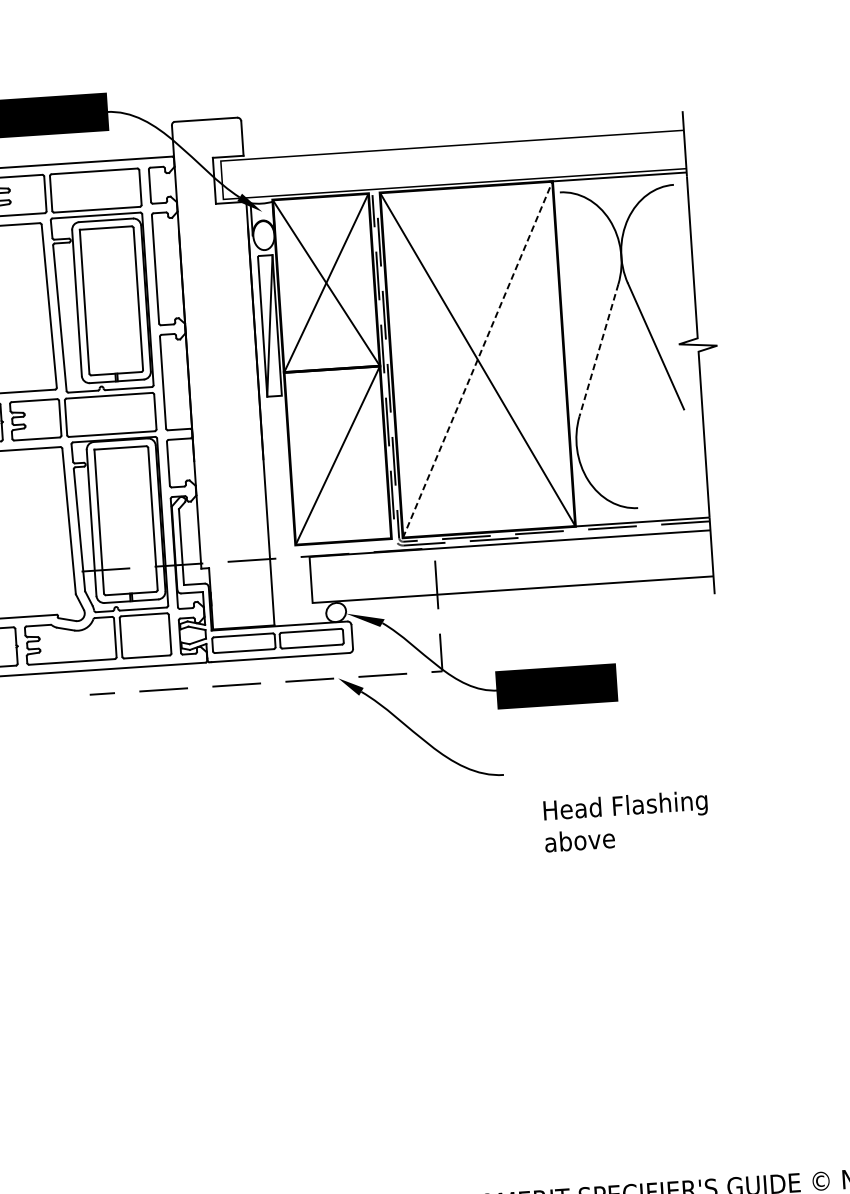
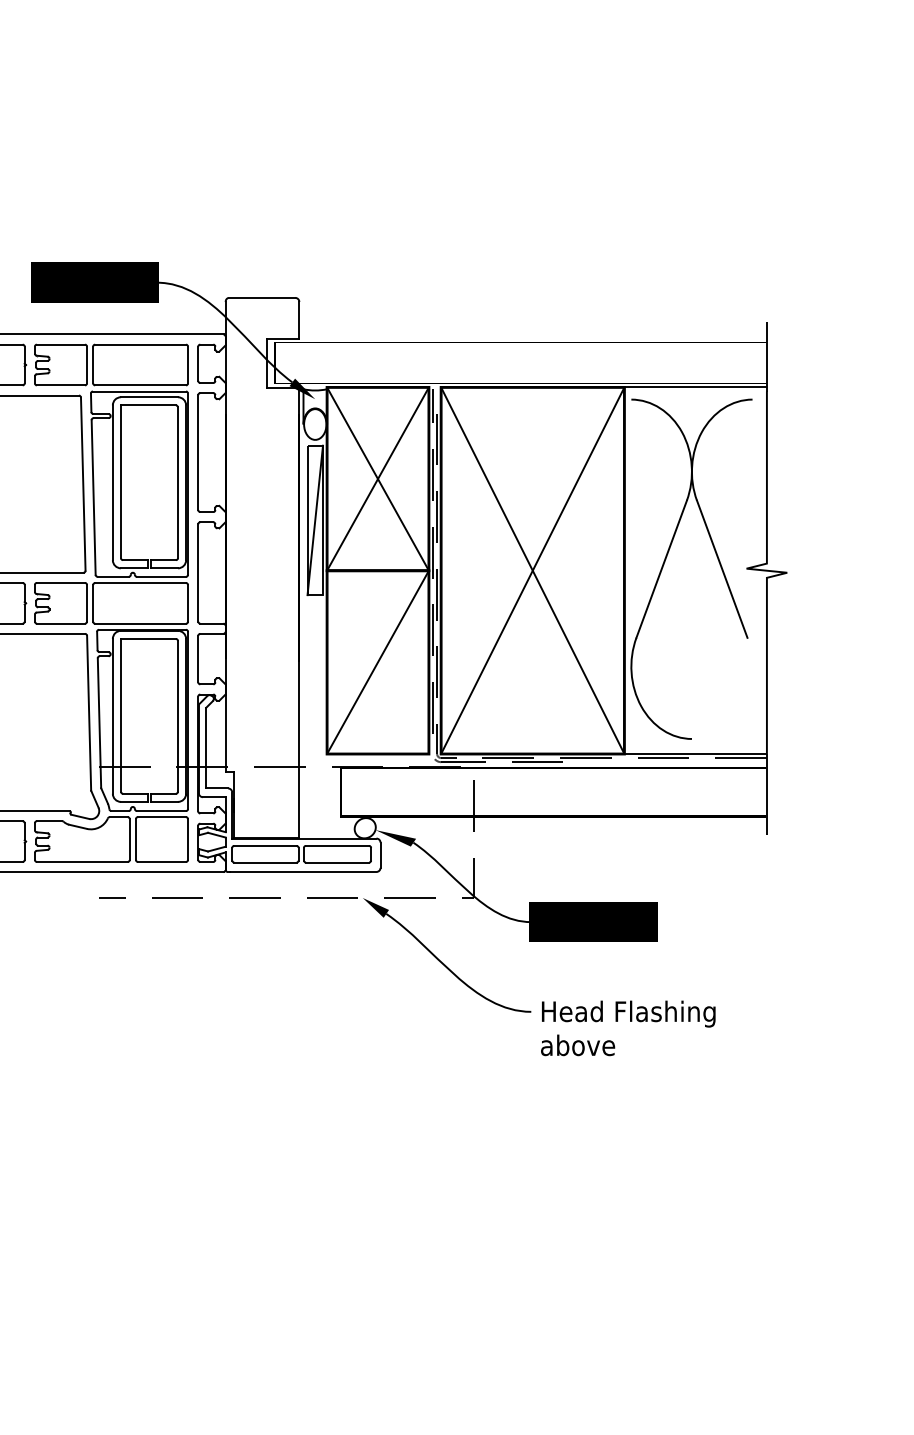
line: (598, 350) -> (661, 569), dashed -> solid
line: (477, 359) -> (532, 570), dashed -> solid
text: (626, 821) -> (628, 1028), moved

